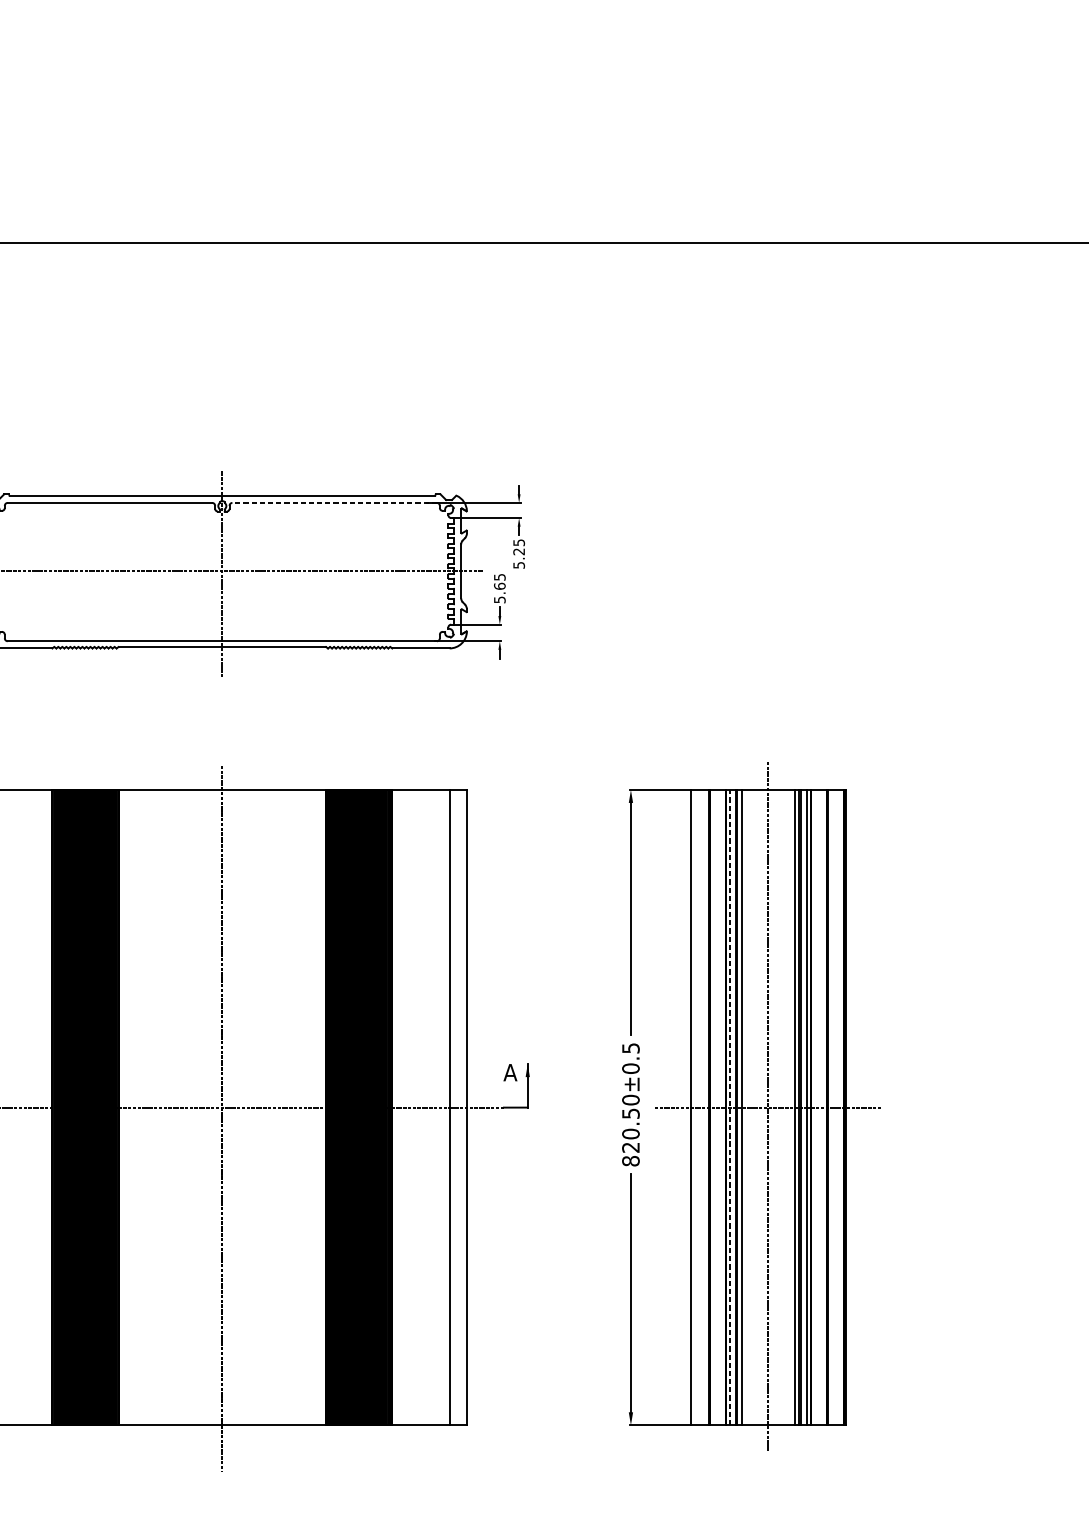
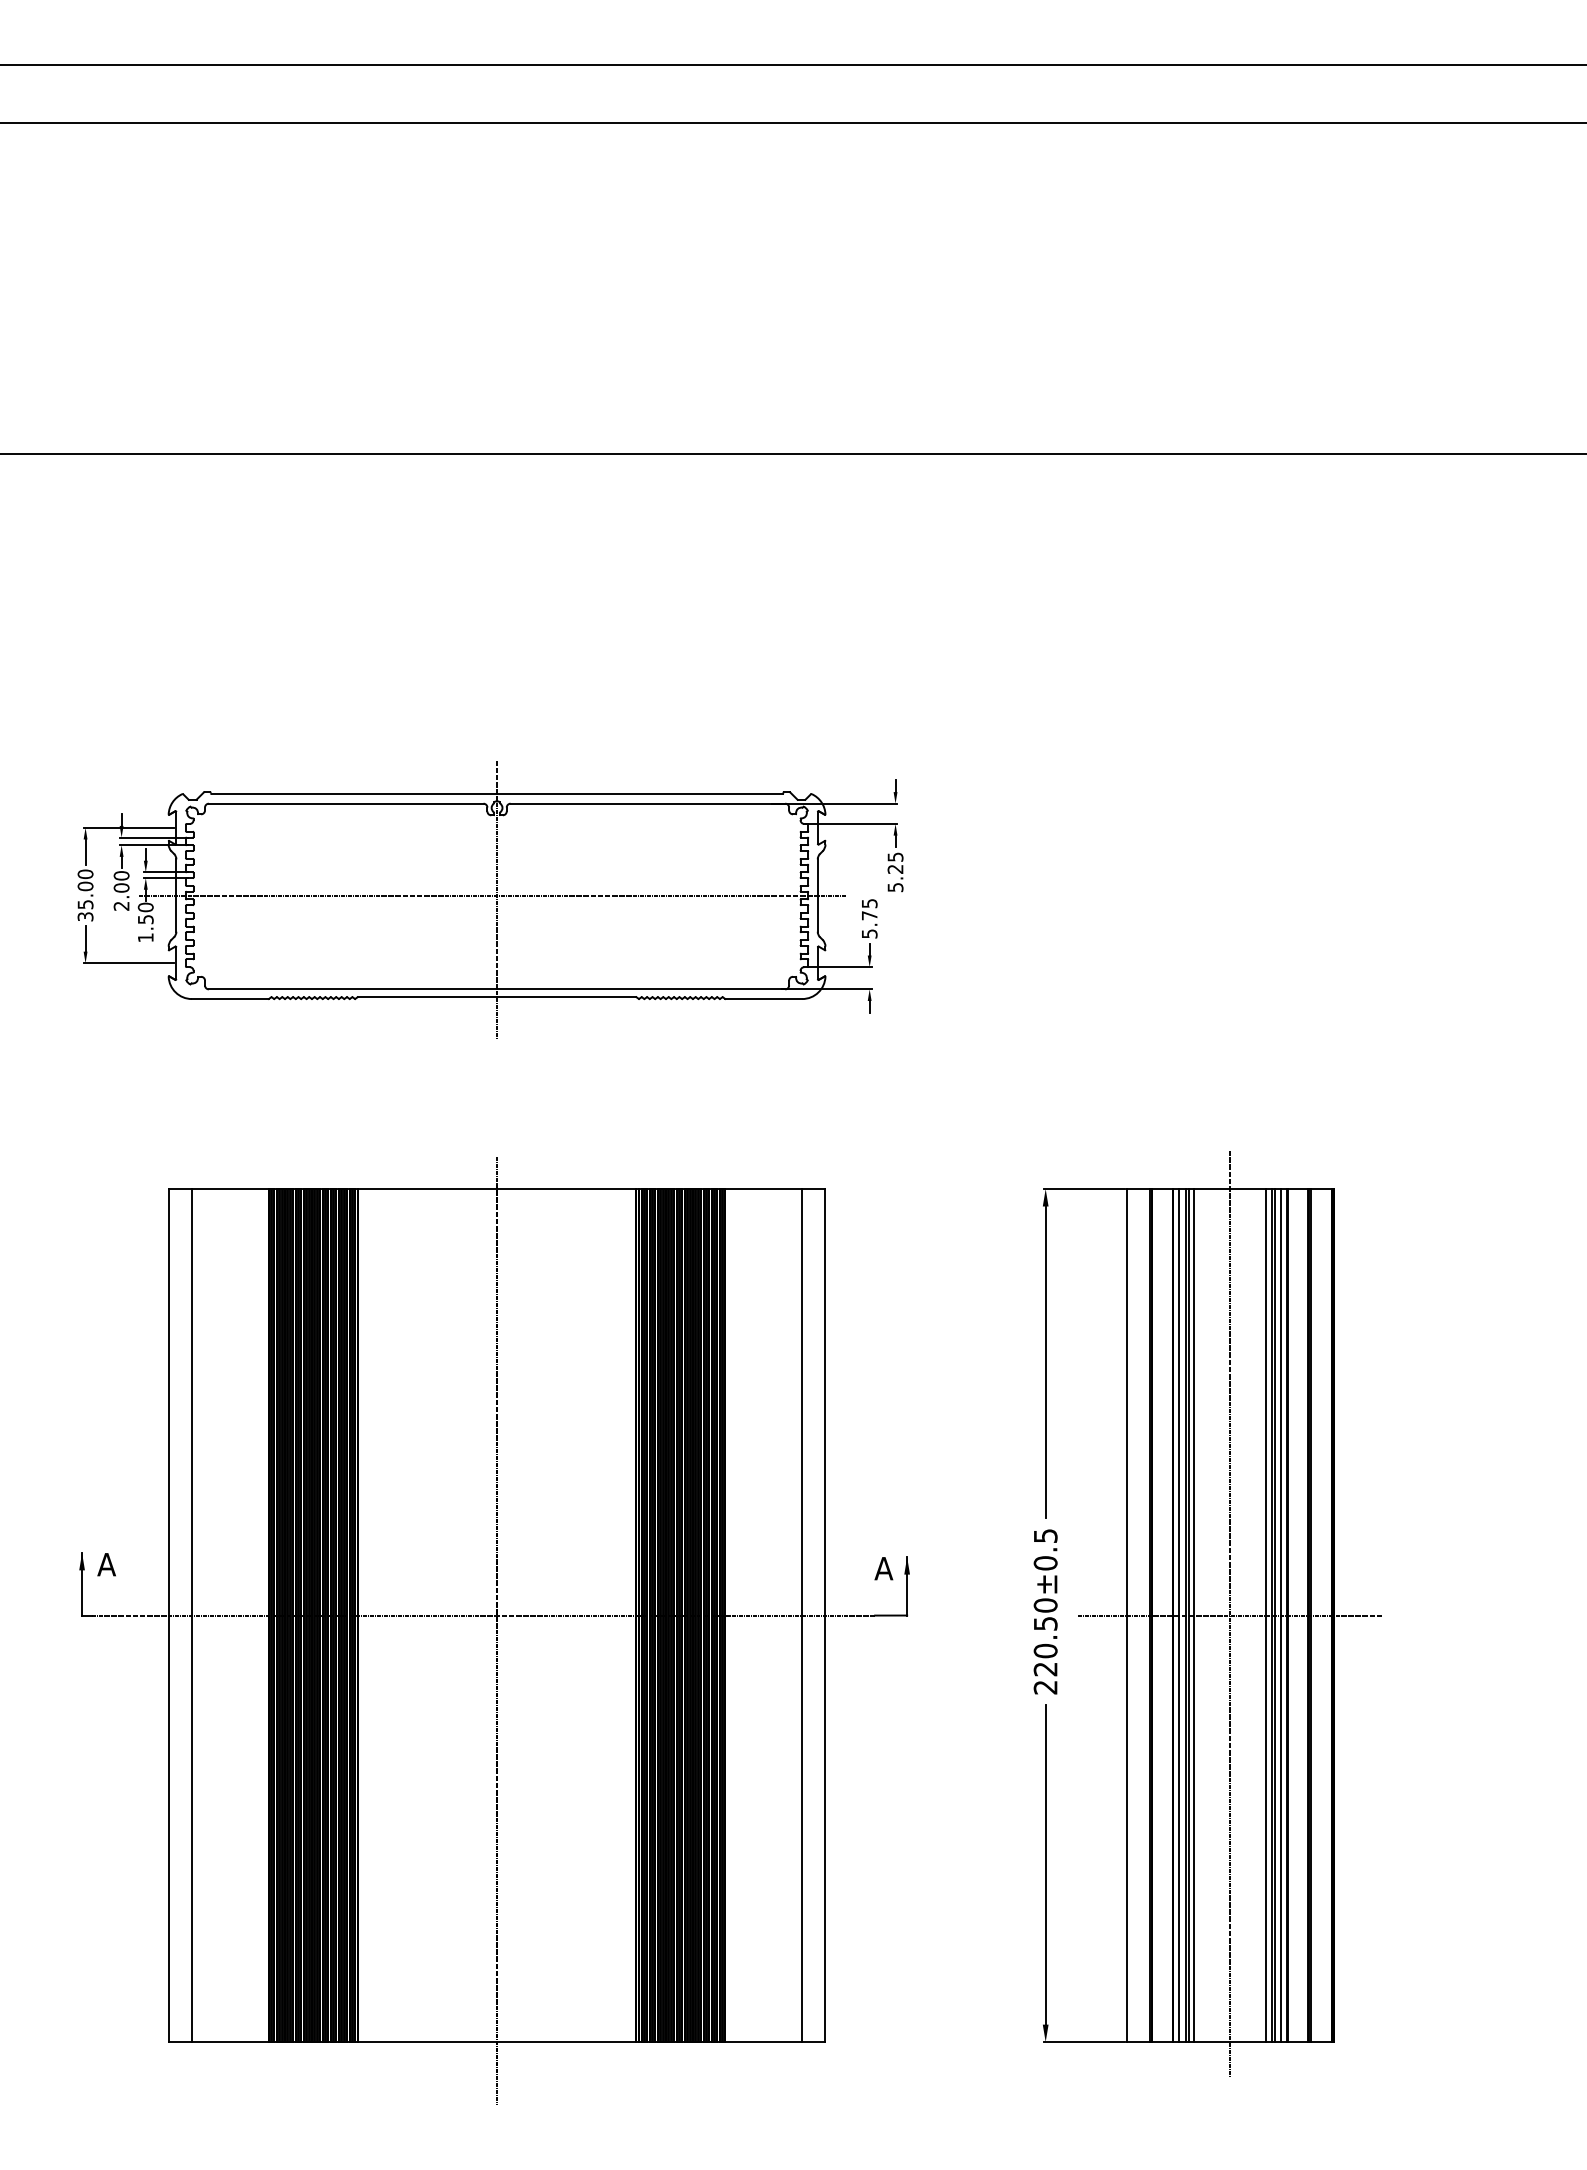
line: (334, 502) -> (647, 803), dashed -> solid
text: (499, 586) -> (869, 915), 5.65 -> 5.75
line: (730, 1107) -> (1179, 1615), dashed -> solid
text: (630, 1161) -> (1045, 1687), 820.50±0.5 -> 220.50±0.5

